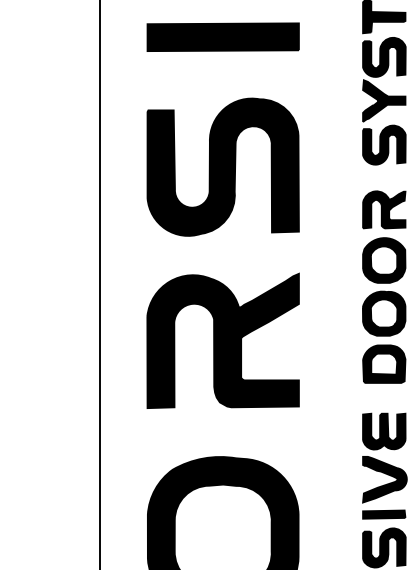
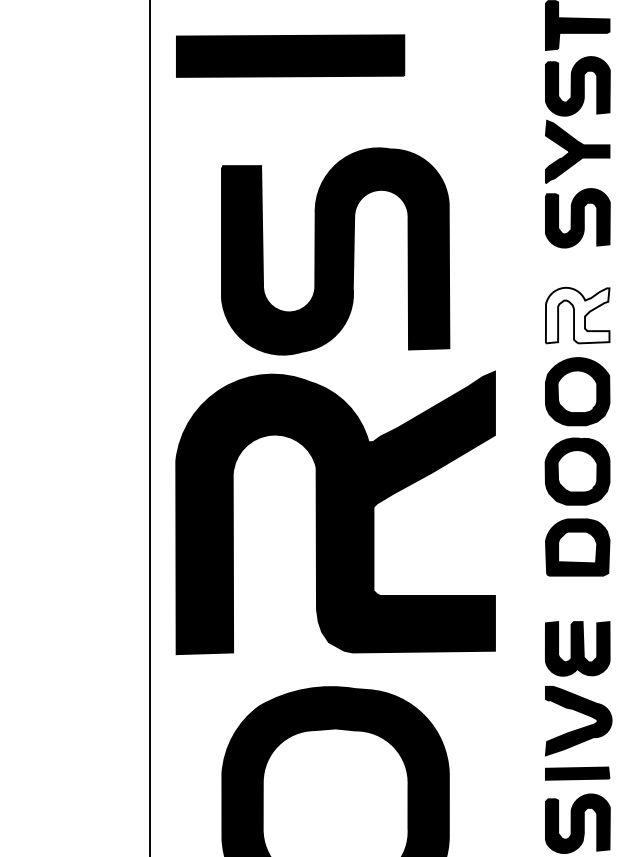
part: (222, 36) -> (289, 54), moved
fill: (384, 209) -> (578, 315), removed
part: (222, 340) -> (334, 511), size x1.4

